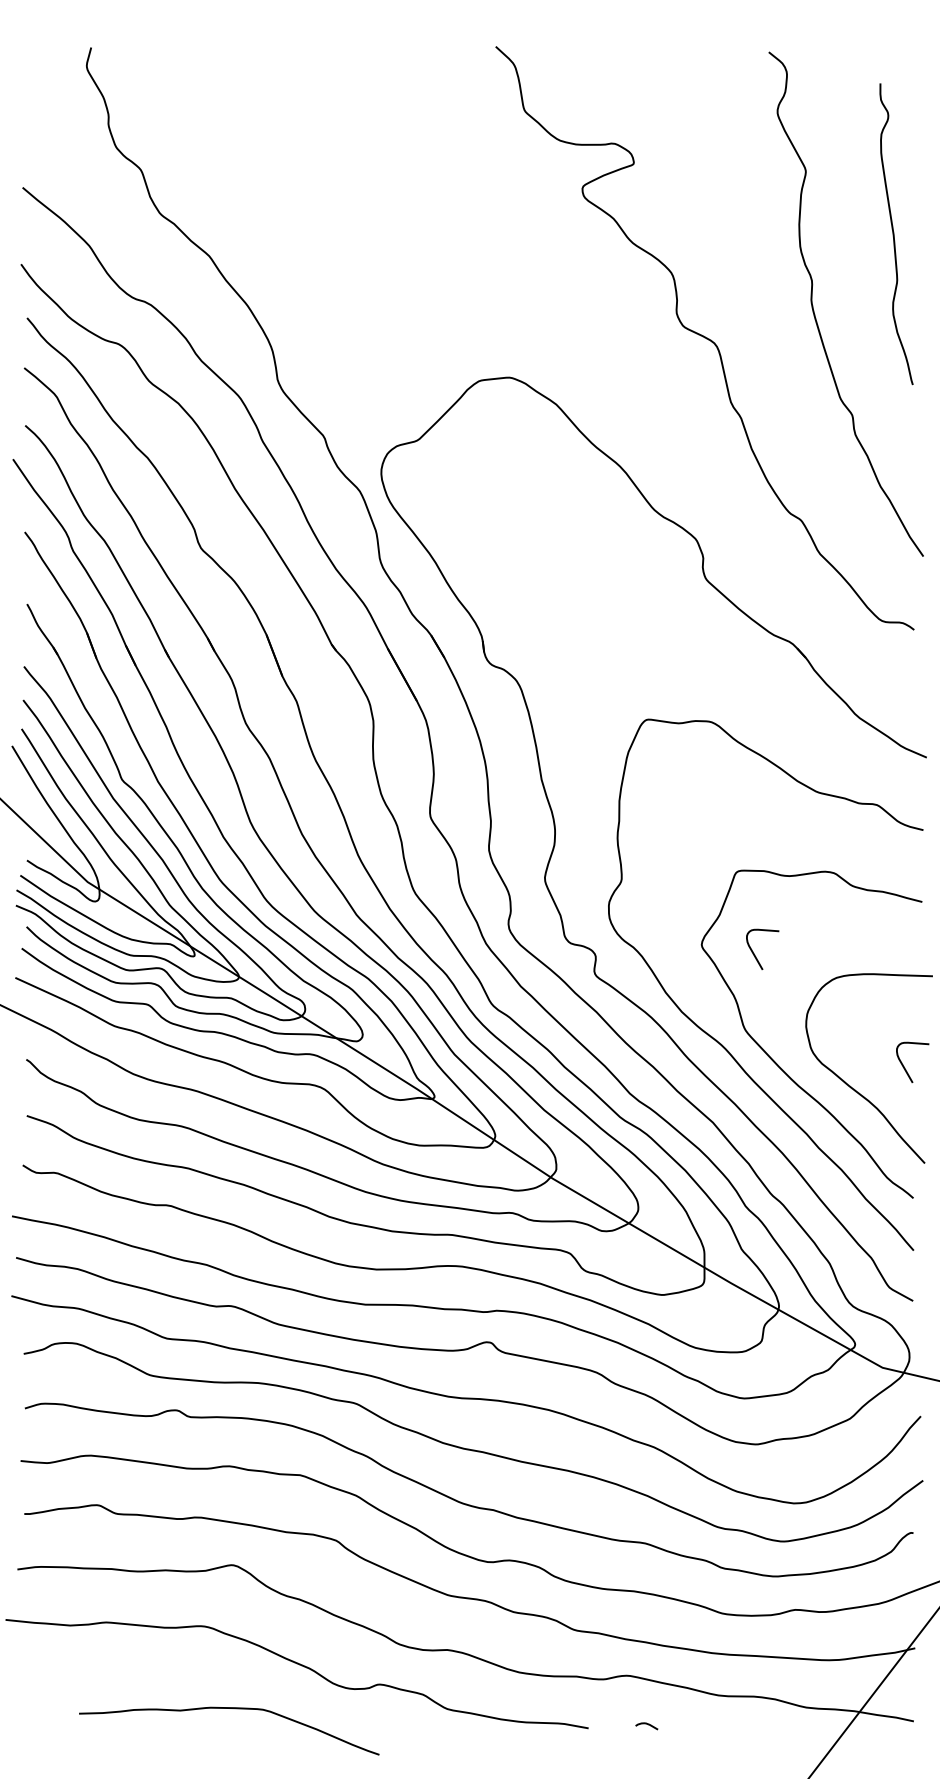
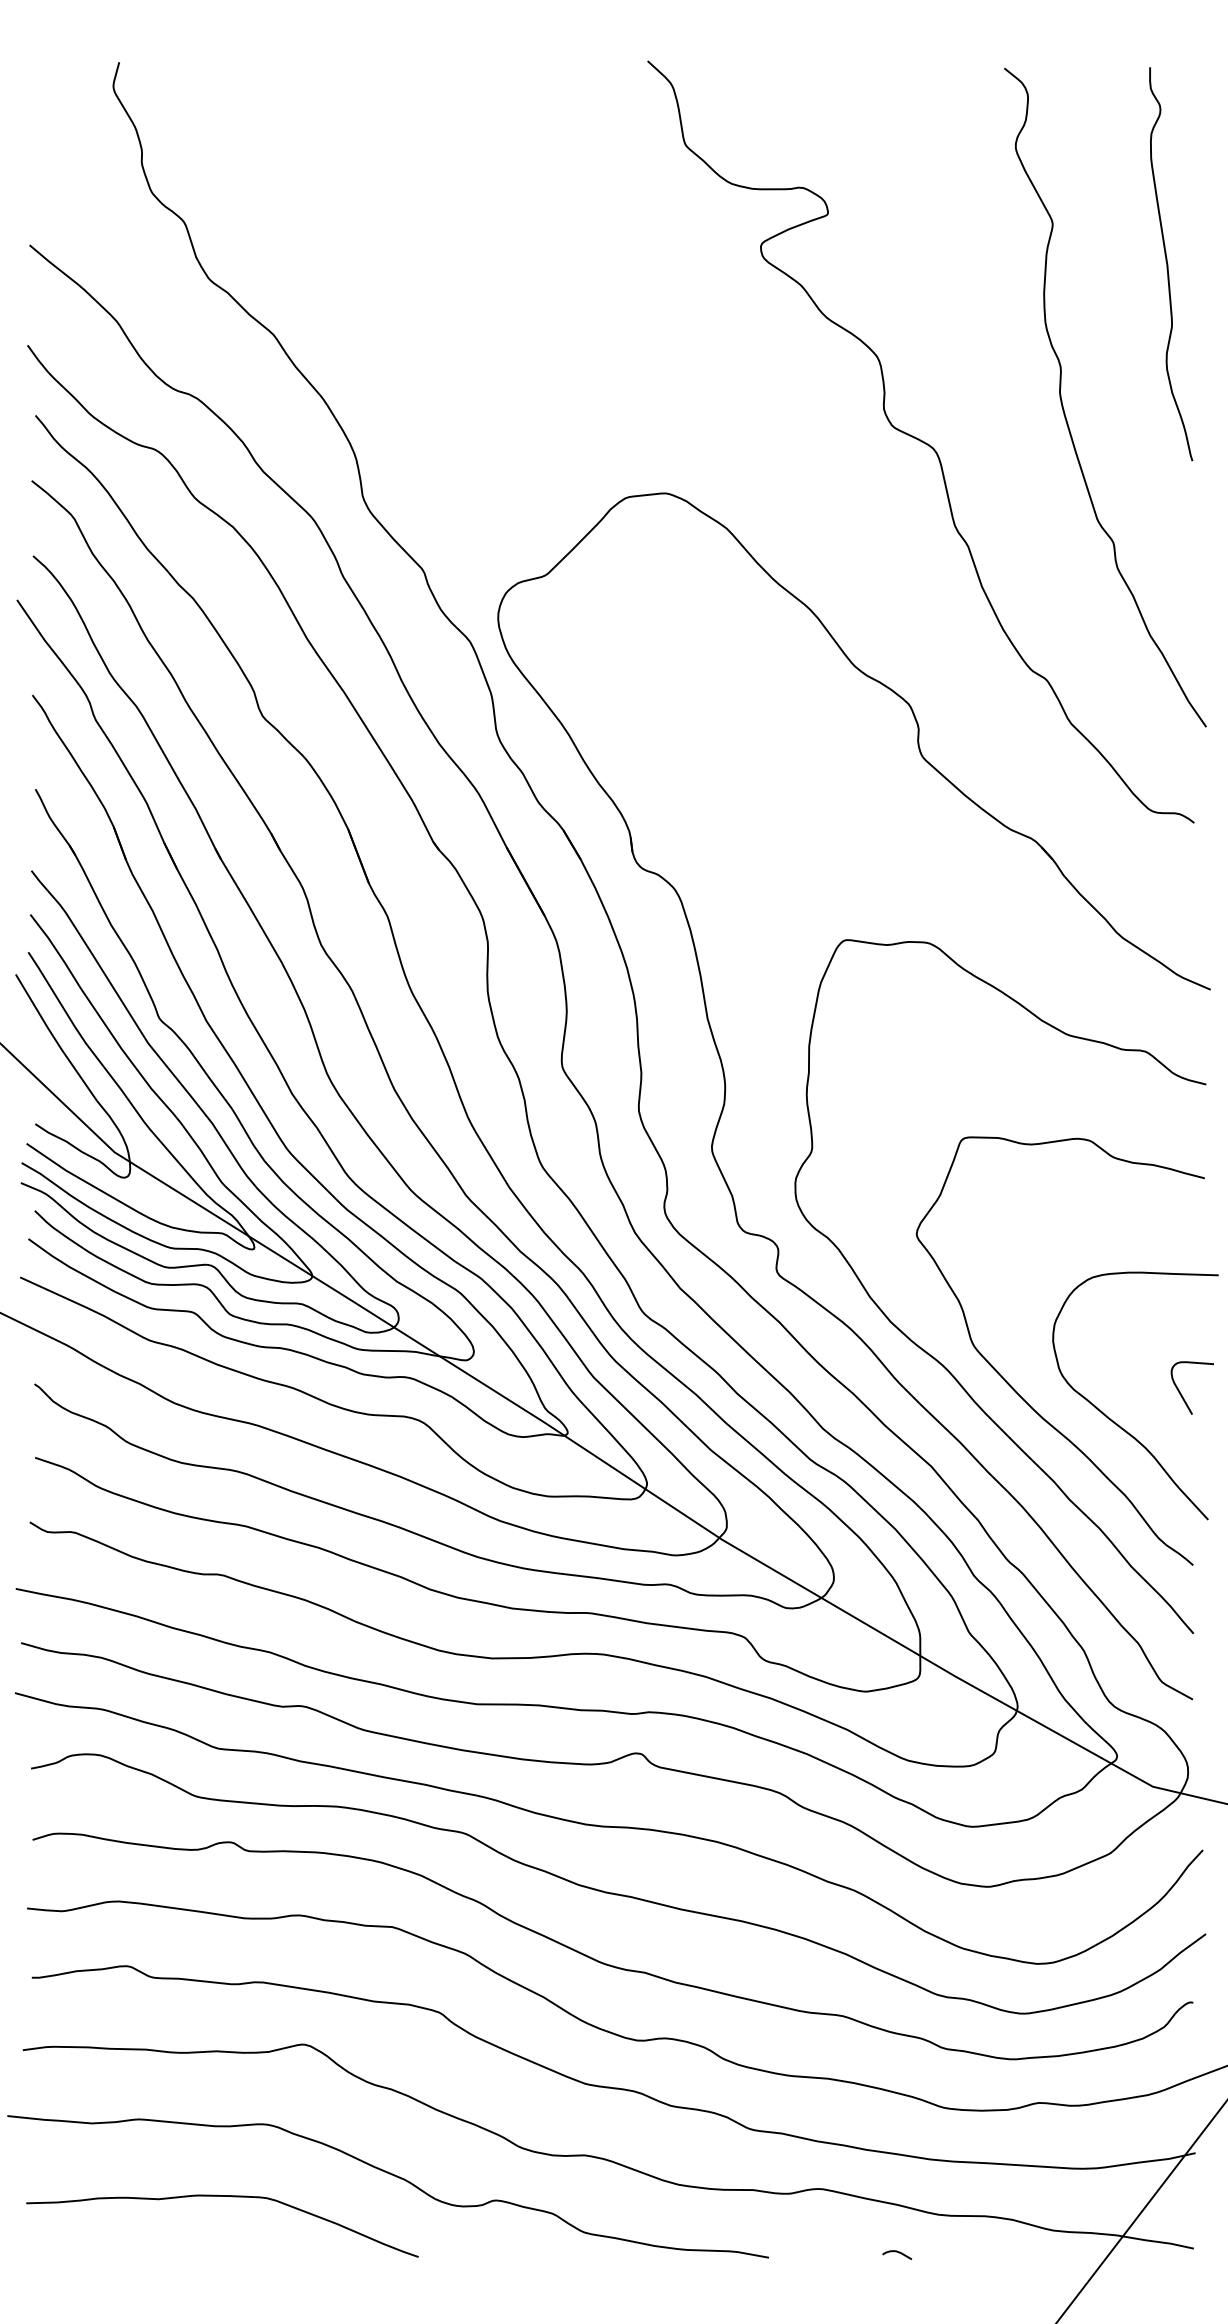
curve: (894, 234) -> (1168, 264), moved
curve: (754, 953) -> (985, 1245), removed
curve: (235, 1709) -> (230, 2197), moved
curve: (646, 1724) -> (896, 2252), moved

